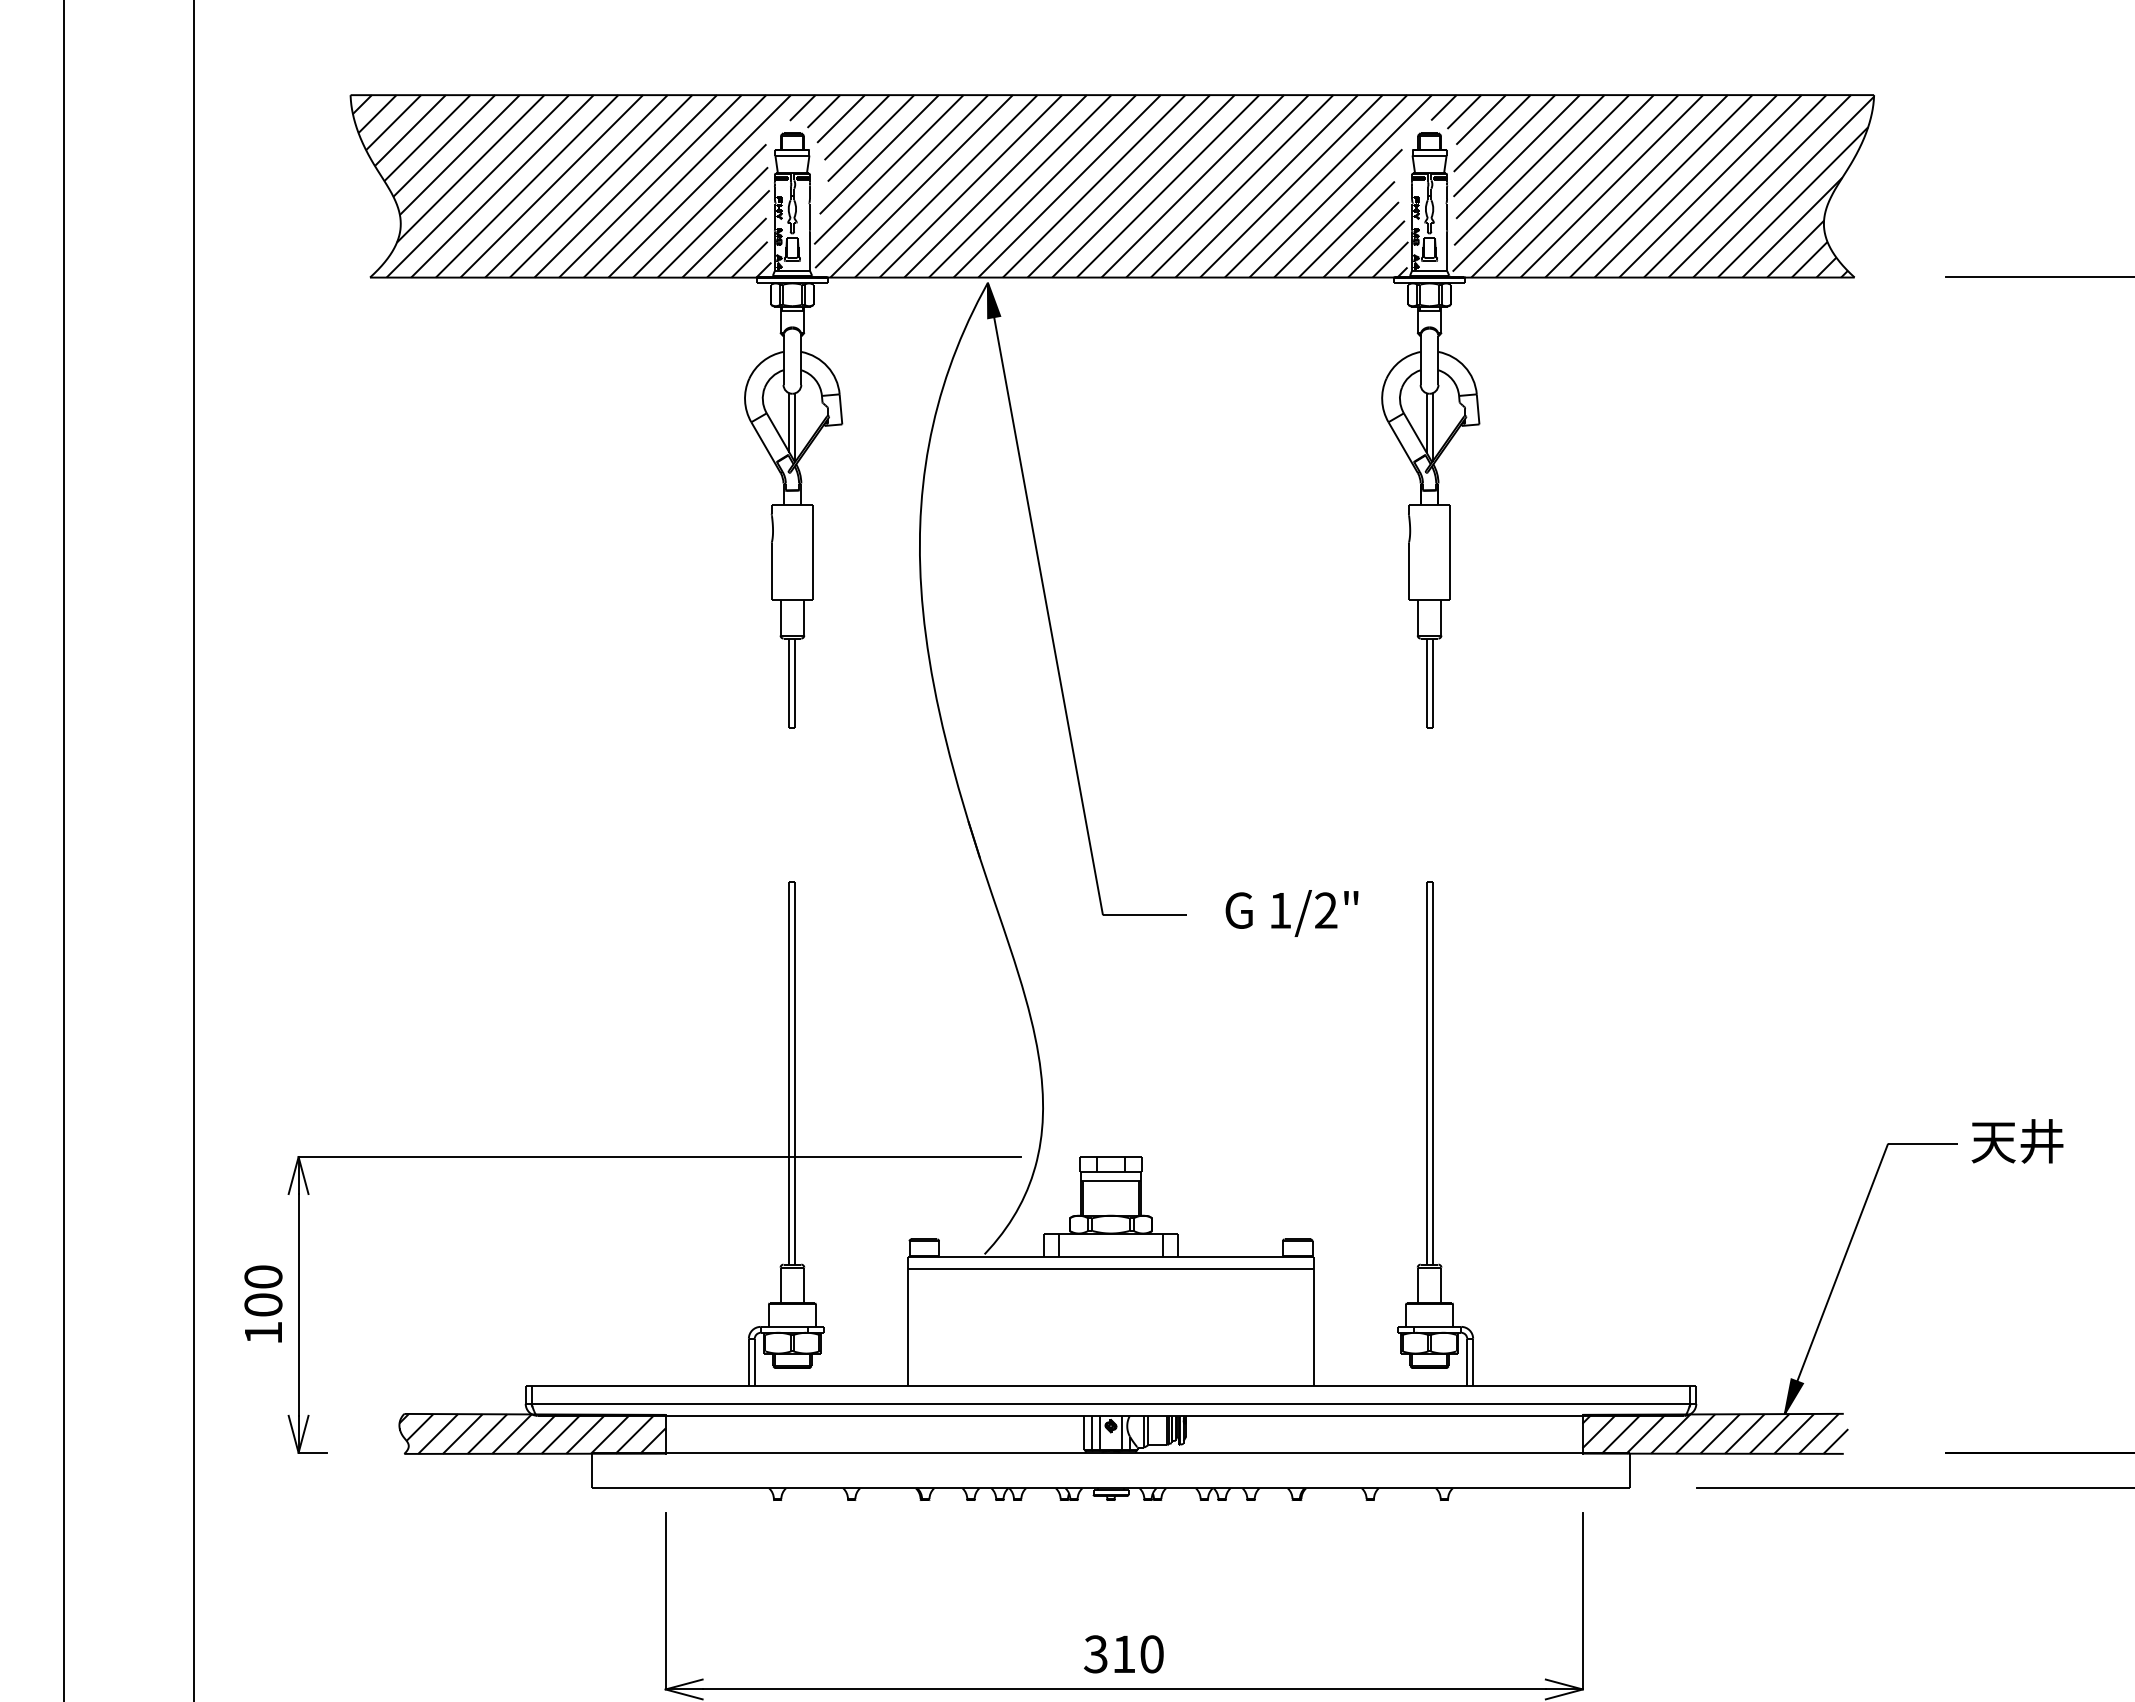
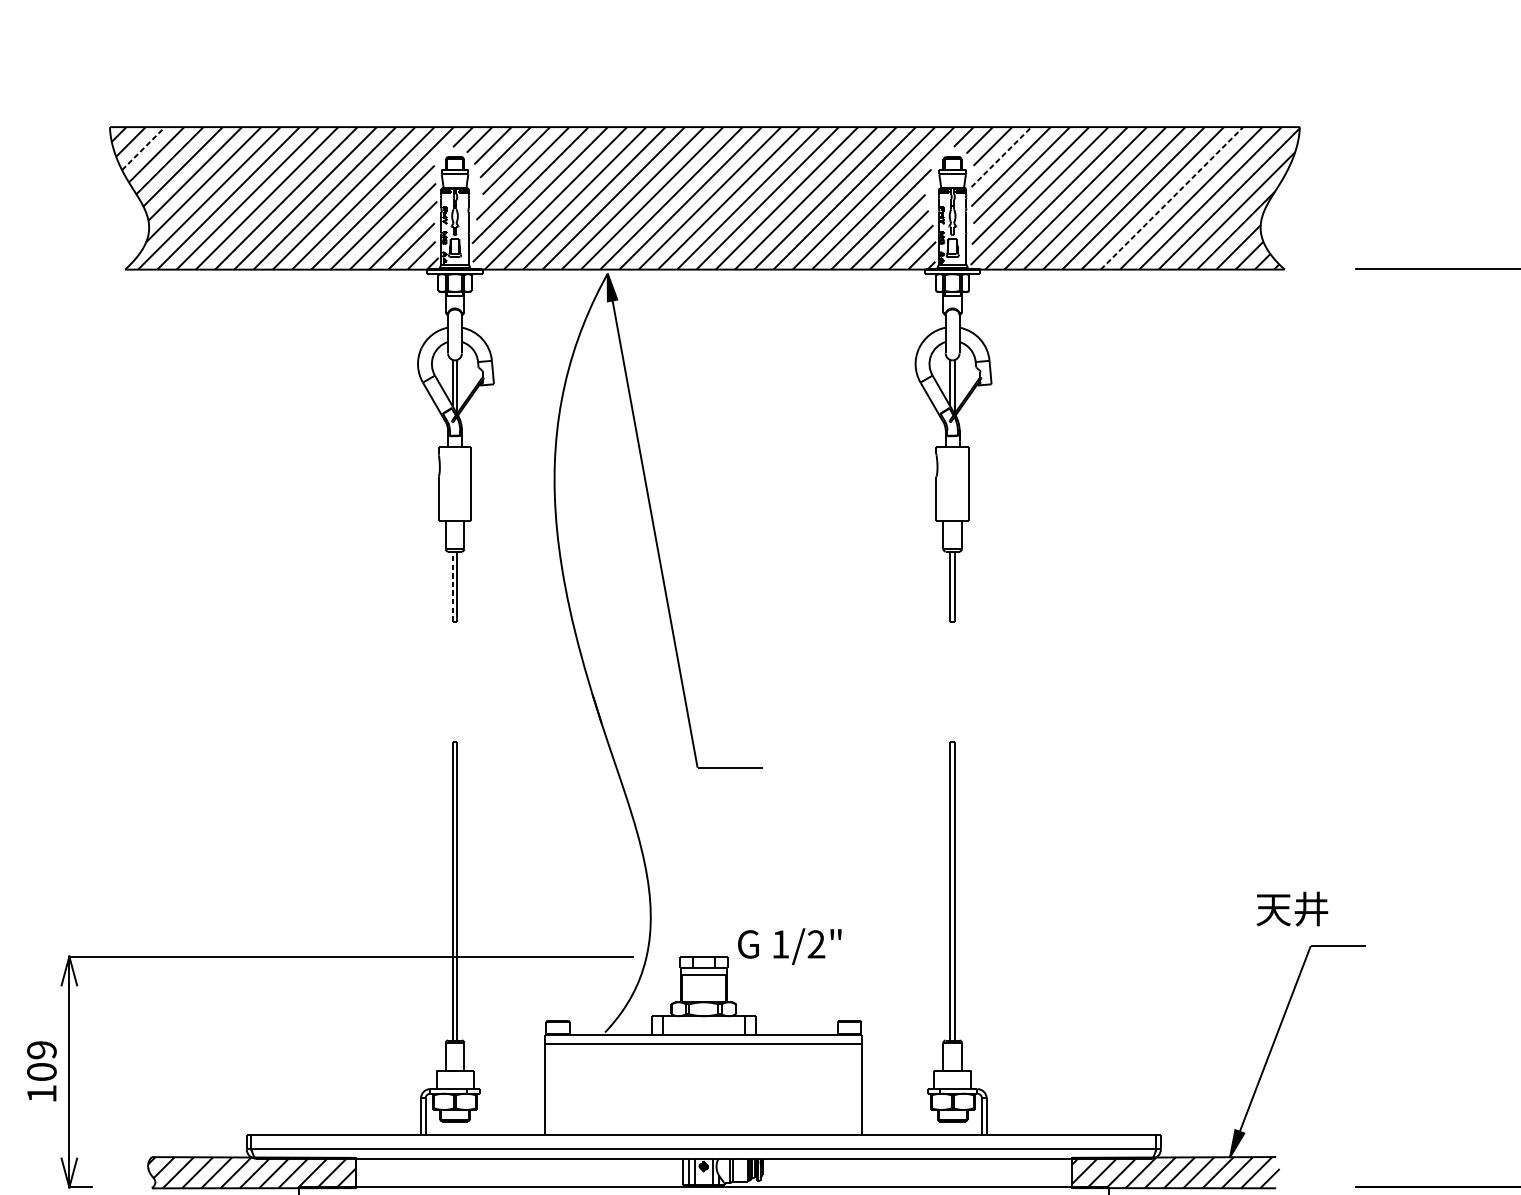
line: (393, 122) -> (143, 148), solid -> dashed
line: (1492, 133) -> (1001, 157), solid -> dashed
line: (1710, 185) -> (1172, 197), solid -> dashed
line: (789, 683) -> (452, 586), solid -> dashed
text: (1291, 913) -> (789, 946), moved
text: (2017, 1141) -> (1292, 909), moved
text: (263, 1276) -> (41, 1049), 100 -> 109

